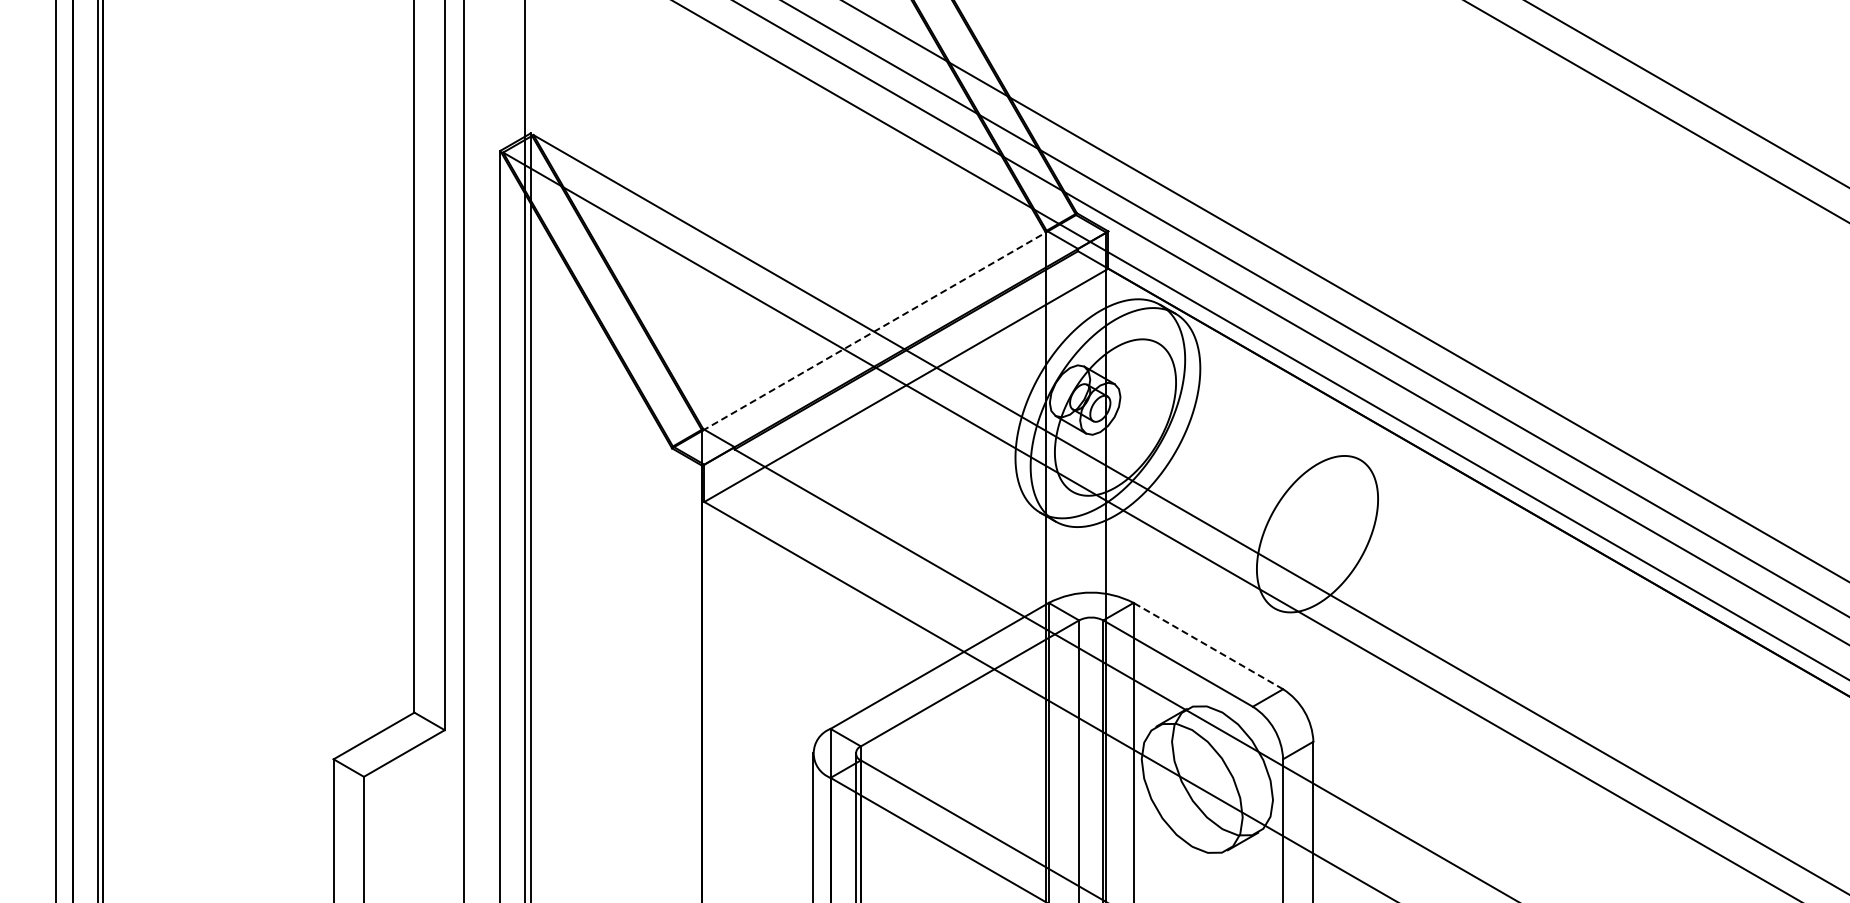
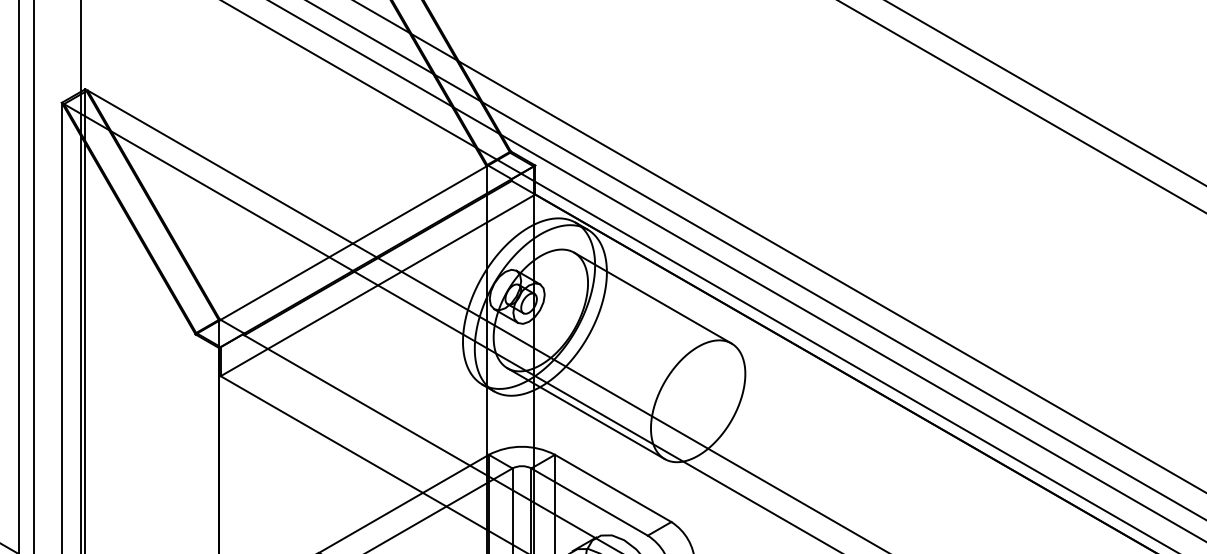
line: (874, 331) -> (353, 243), dashed -> solid
line: (1259, 401) -> (652, 297), added
line: (1173, 549) -> (586, 413), added
line: (1207, 645) -> (612, 487), dashed -> solid

